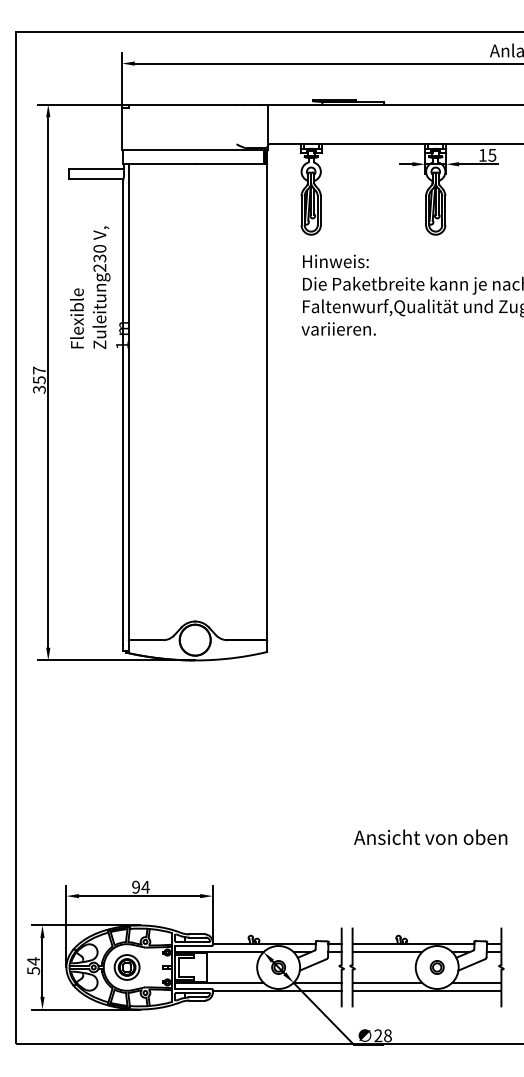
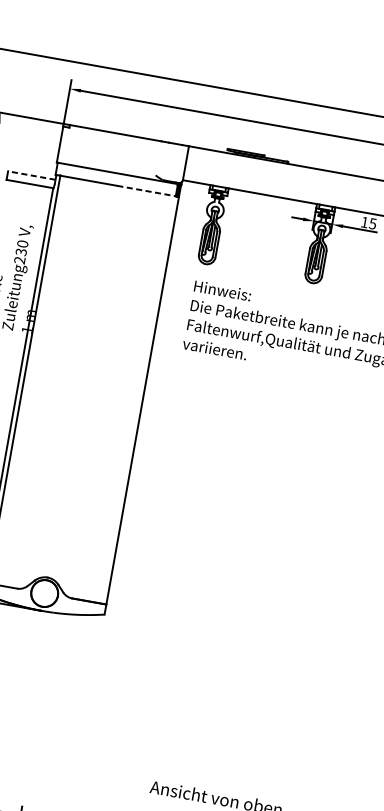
line: (229, 163) -> (146, 190), solid -> dashed
line: (96, 169) -> (31, 175), solid -> dashed

